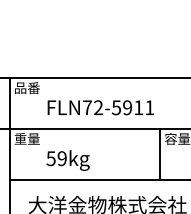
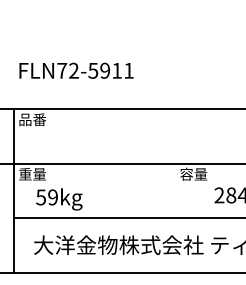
text: (100, 107) -> (76, 70), moved
line: (160, 154) -> (175, 190), removed
text: (68, 160) -> (59, 199), moved

